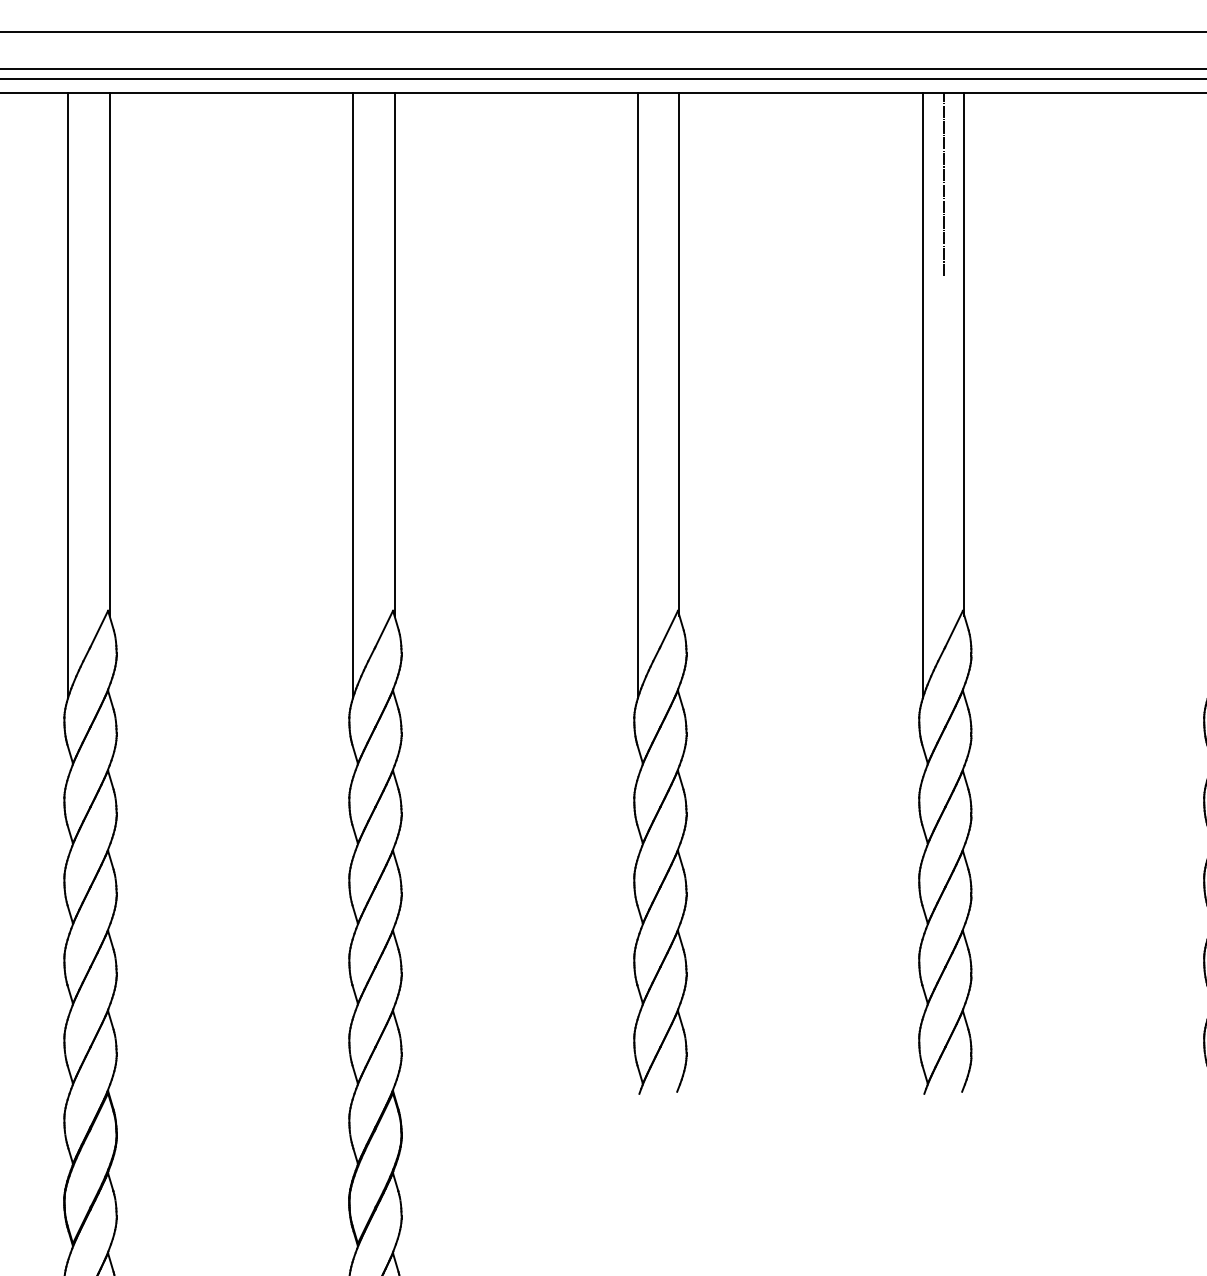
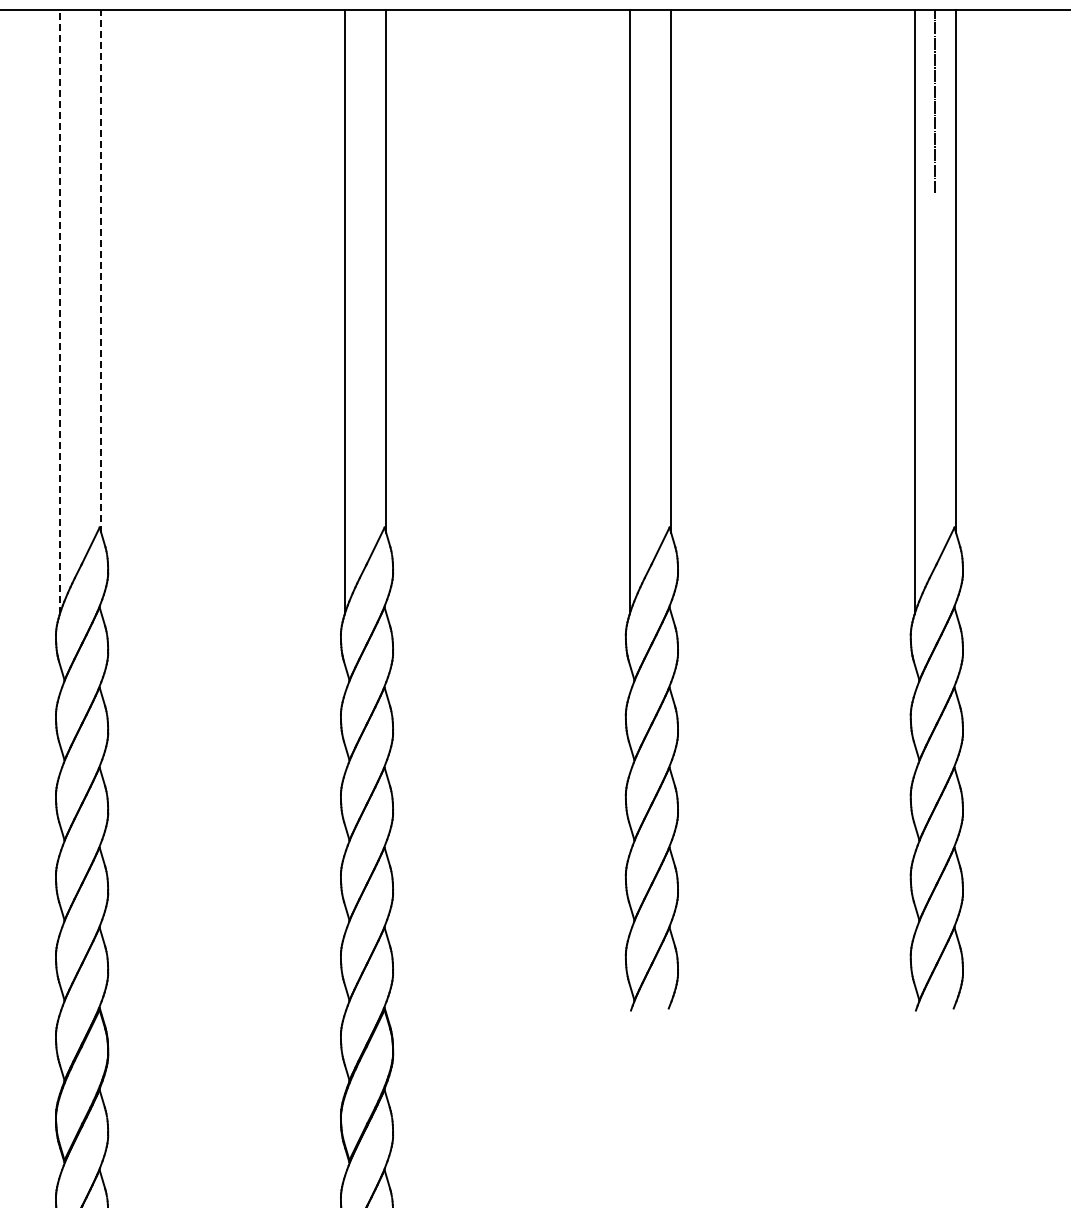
line: (109, 354) -> (101, 271), solid -> dashed
line: (68, 395) -> (60, 312), solid -> dashed

